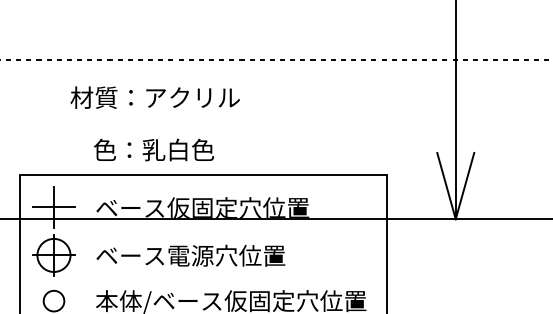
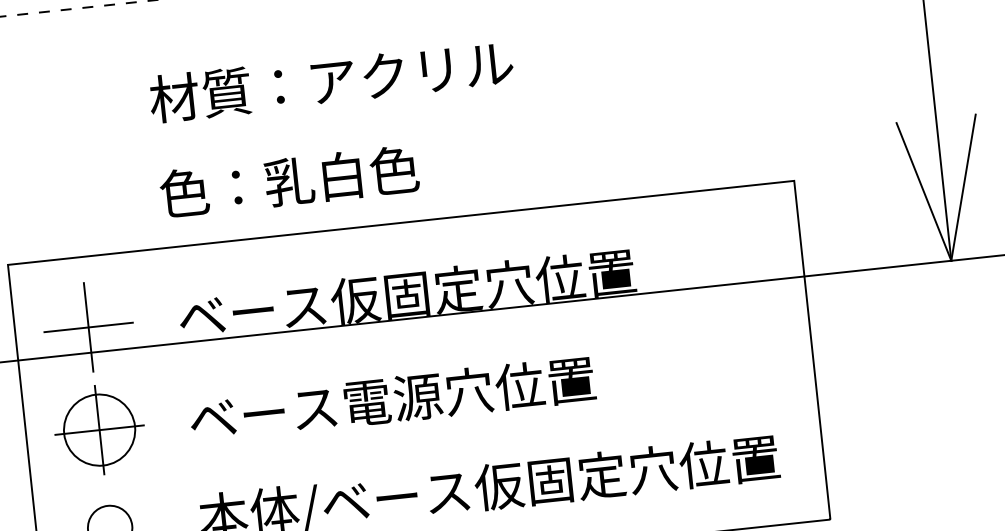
text: (154, 97) -> (329, 80), moved

